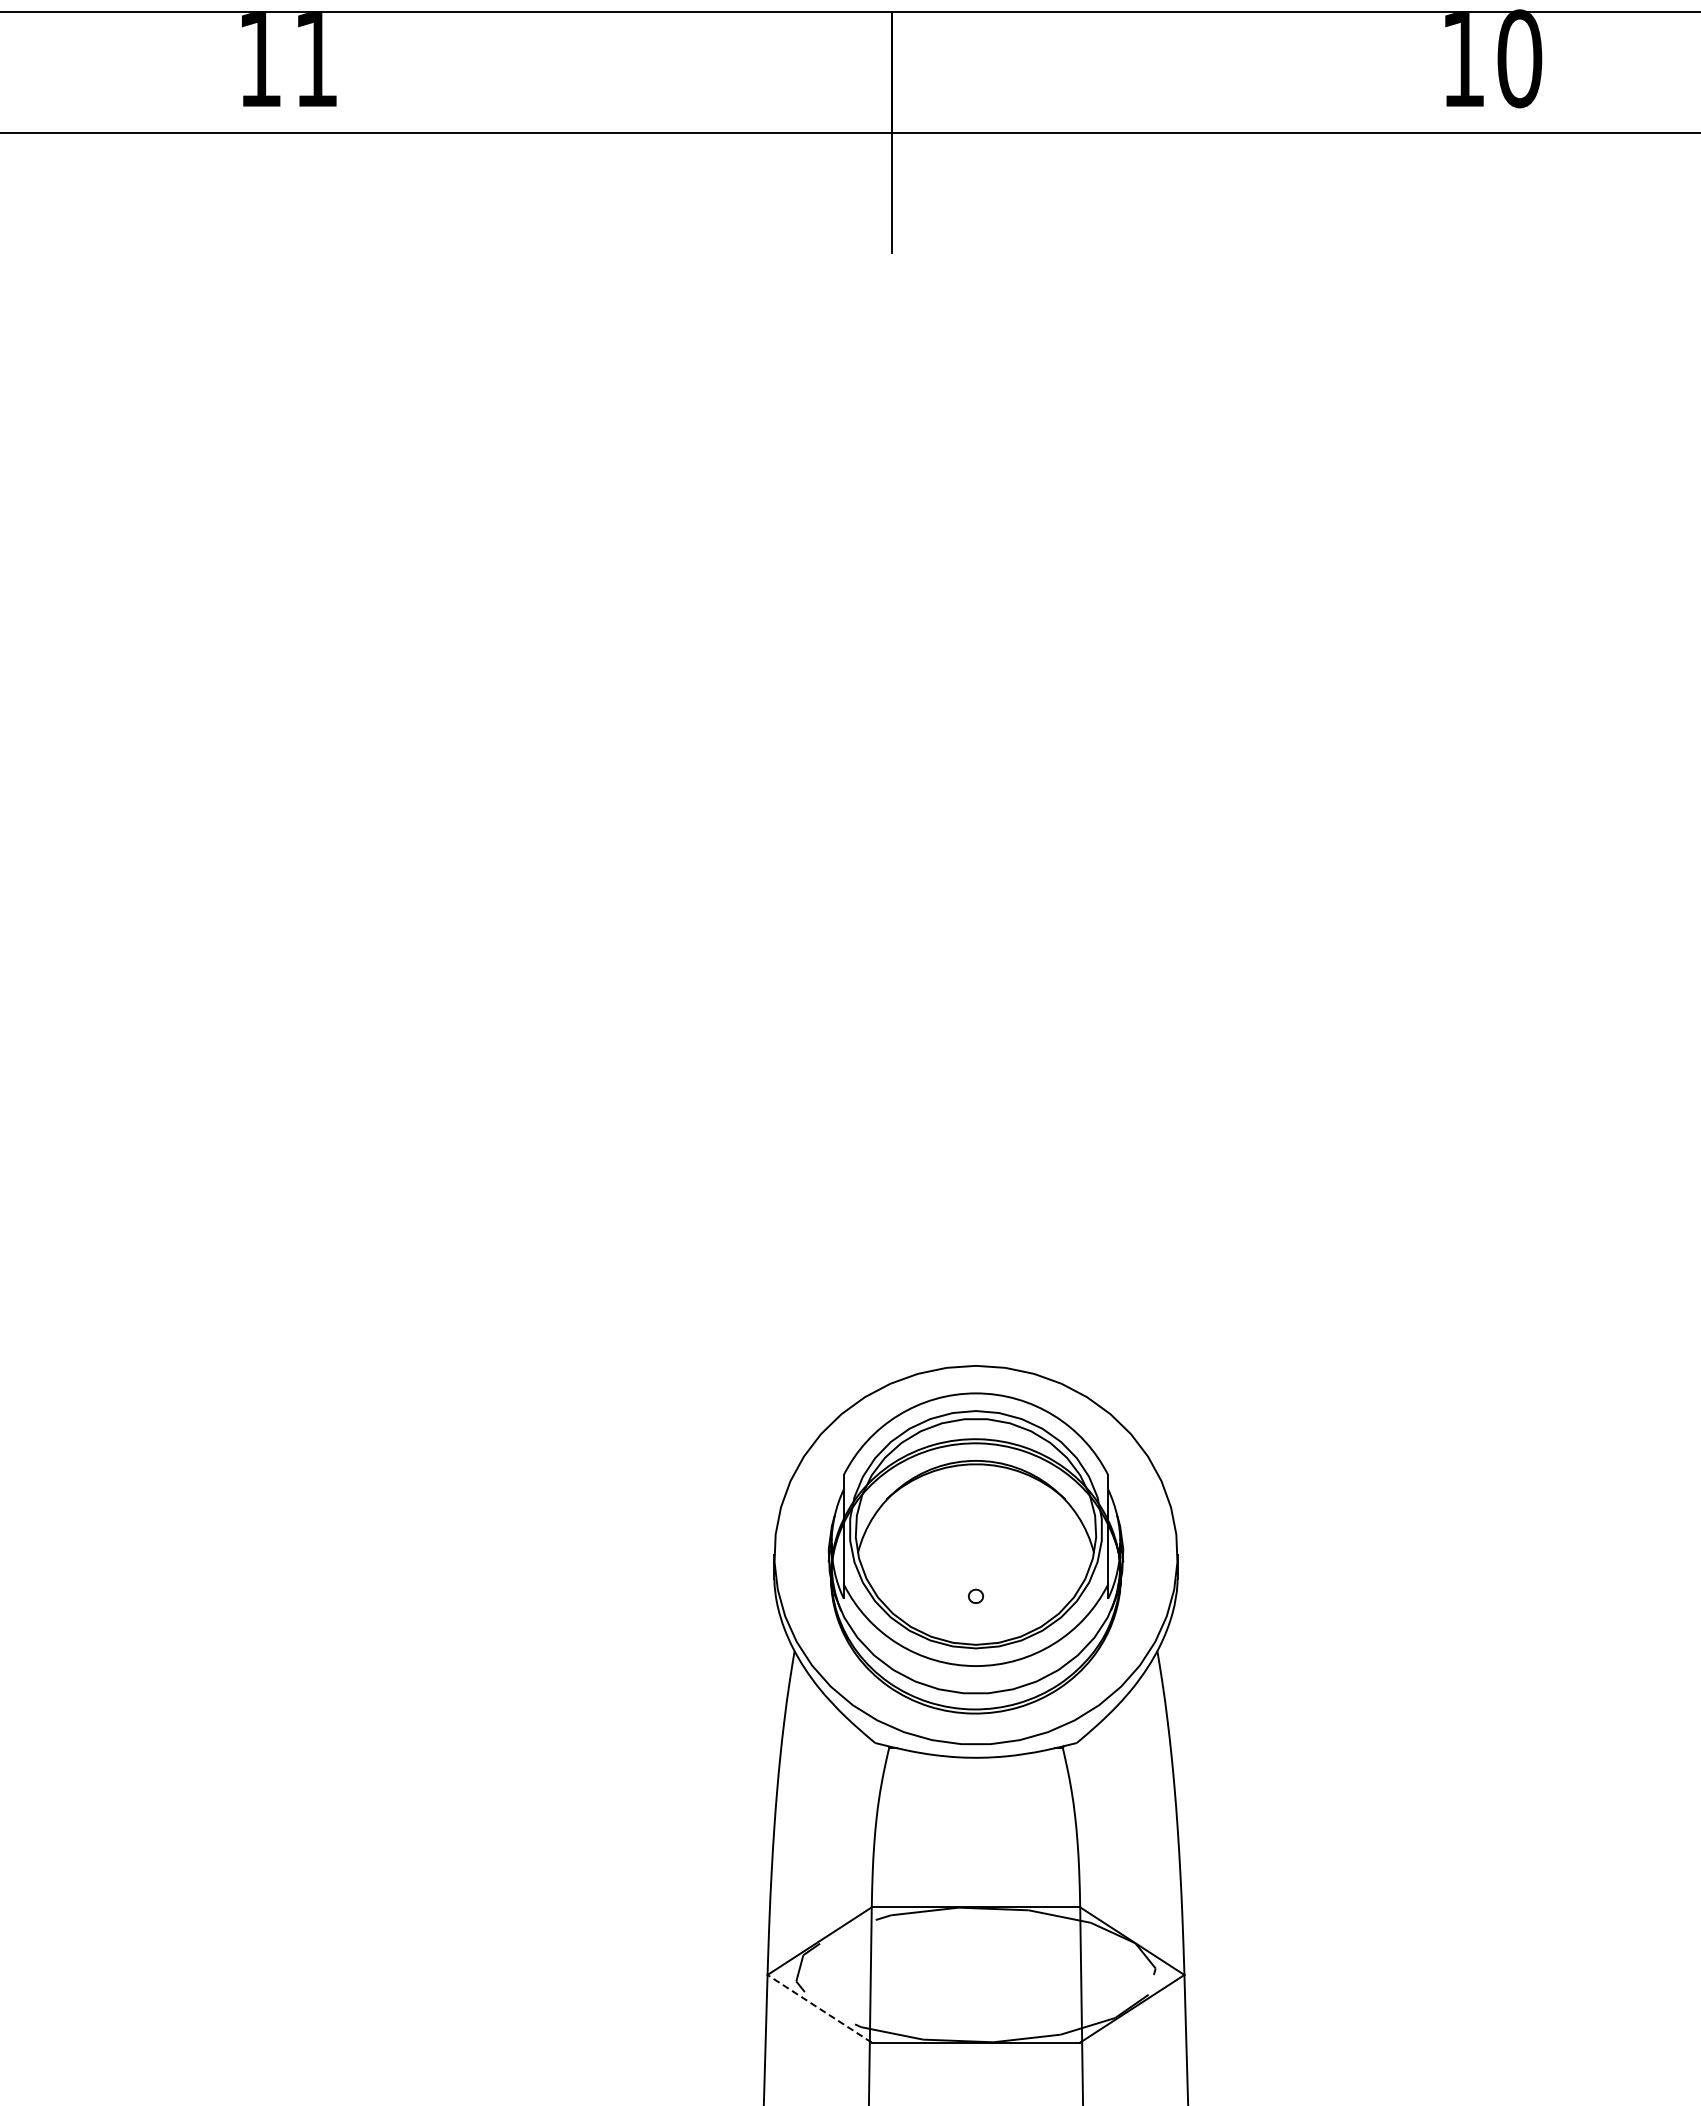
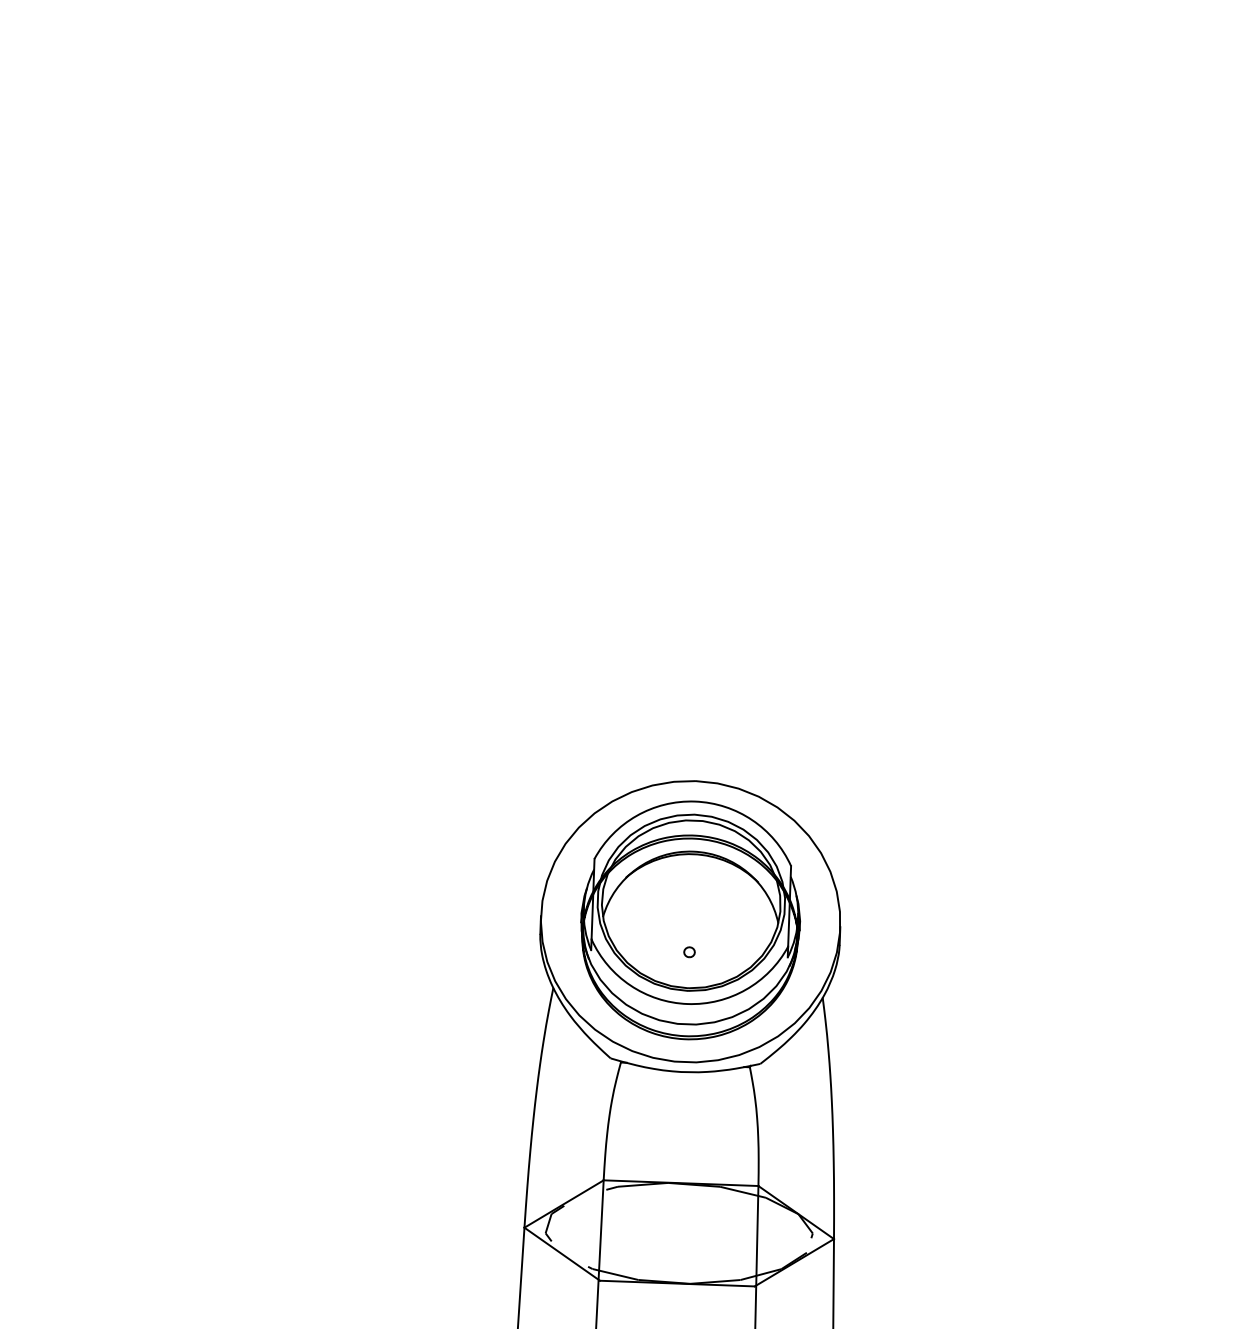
line: (819, 2008) -> (562, 1254), dashed -> solid

